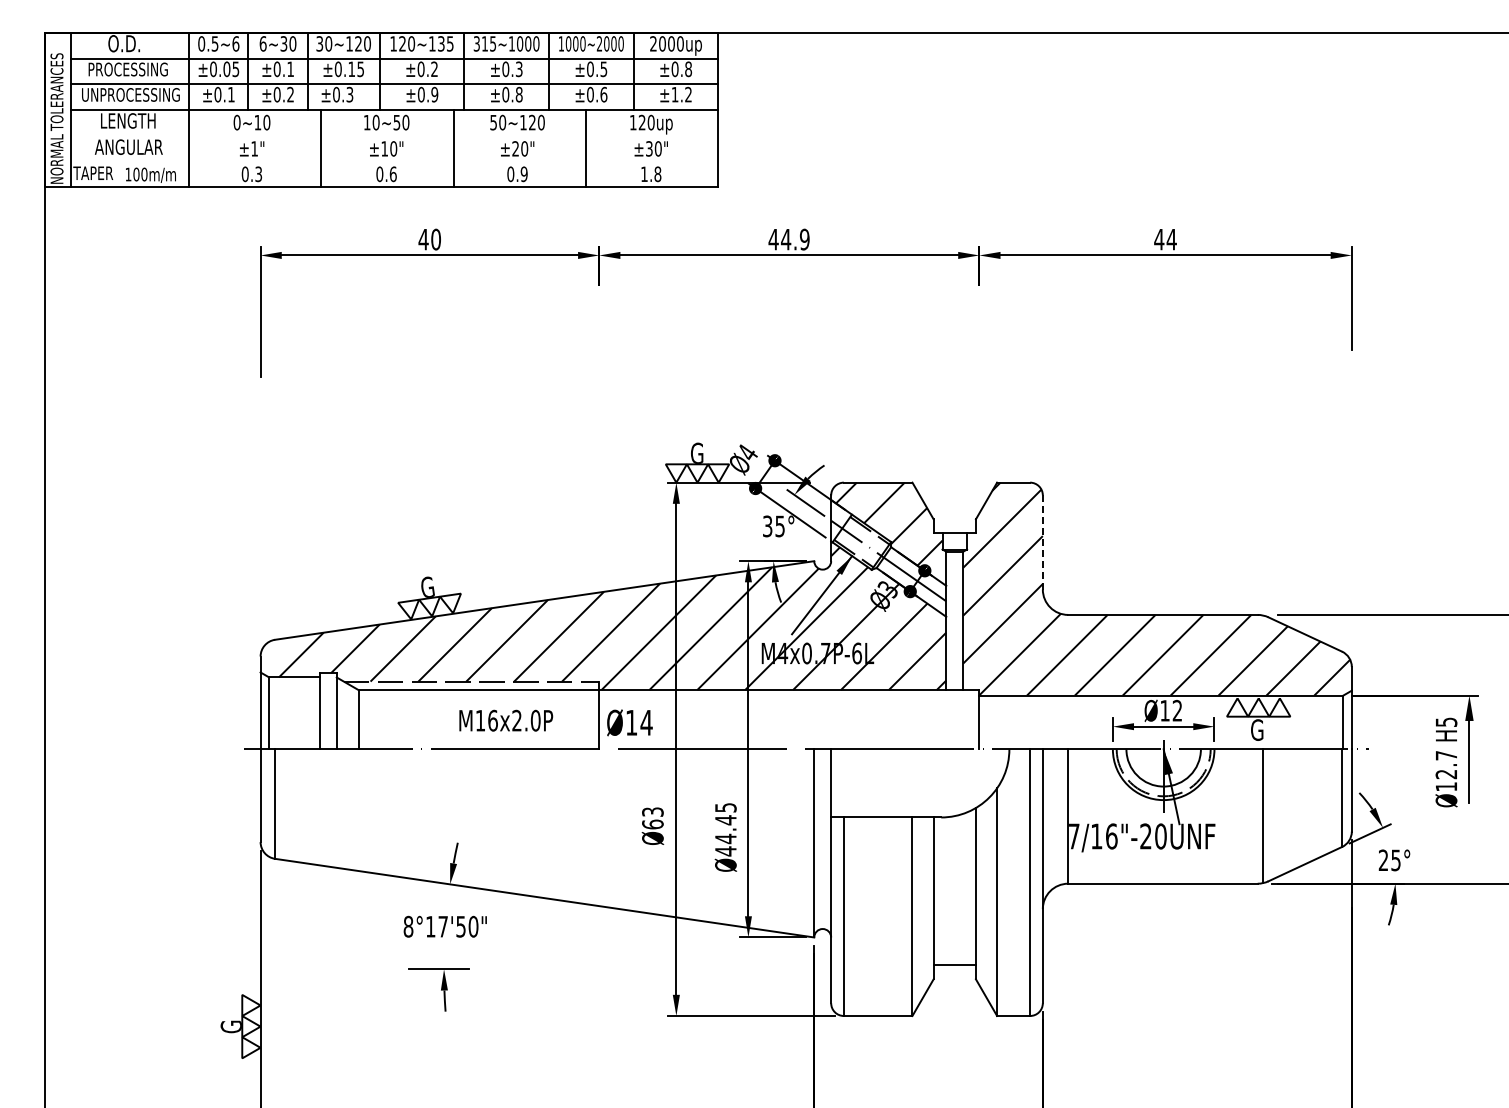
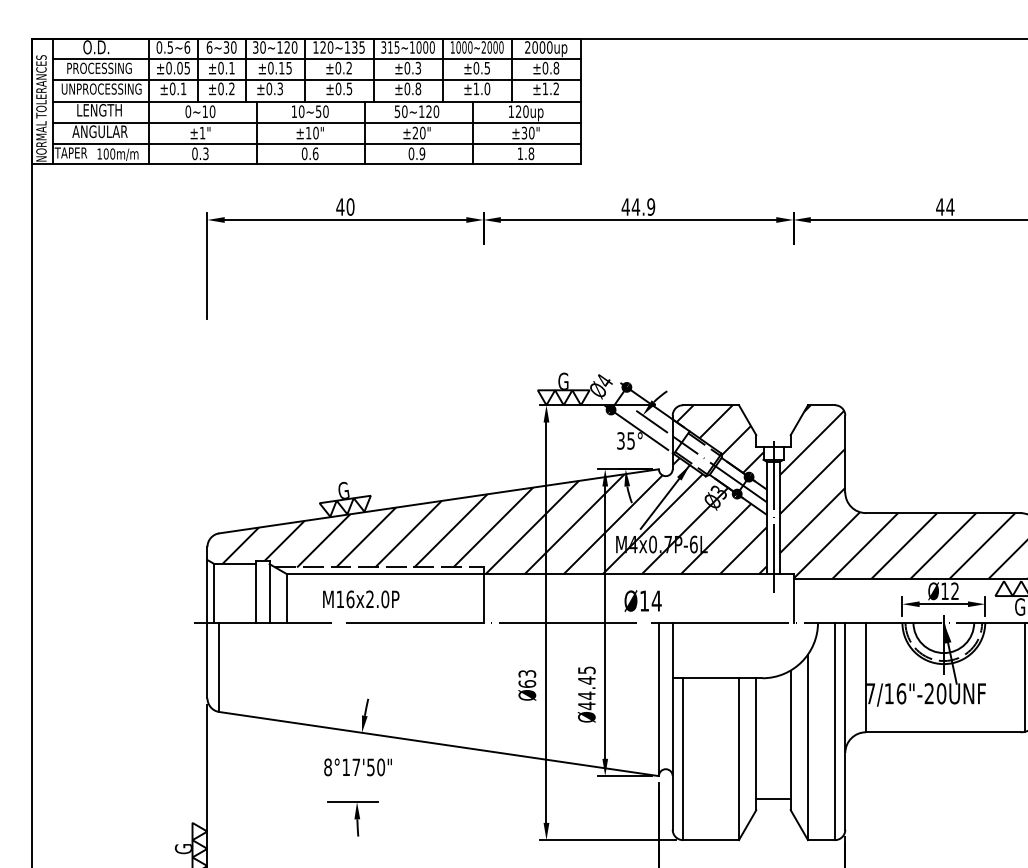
text: (434, 94) -> (349, 88), ±0.9 -> ±0.5
text: (597, 94) -> (482, 88), ±0.6 -> ±1.0
line: (394, 136) -> (316, 122), added
line: (394, 161) -> (316, 143), added
line: (1042, 541) -> (845, 453), dashed -> solid
line: (954, 618) -> (773, 516), added
text: (506, 720) -> (361, 599), moved
text: (629, 722) -> (642, 600), moved

